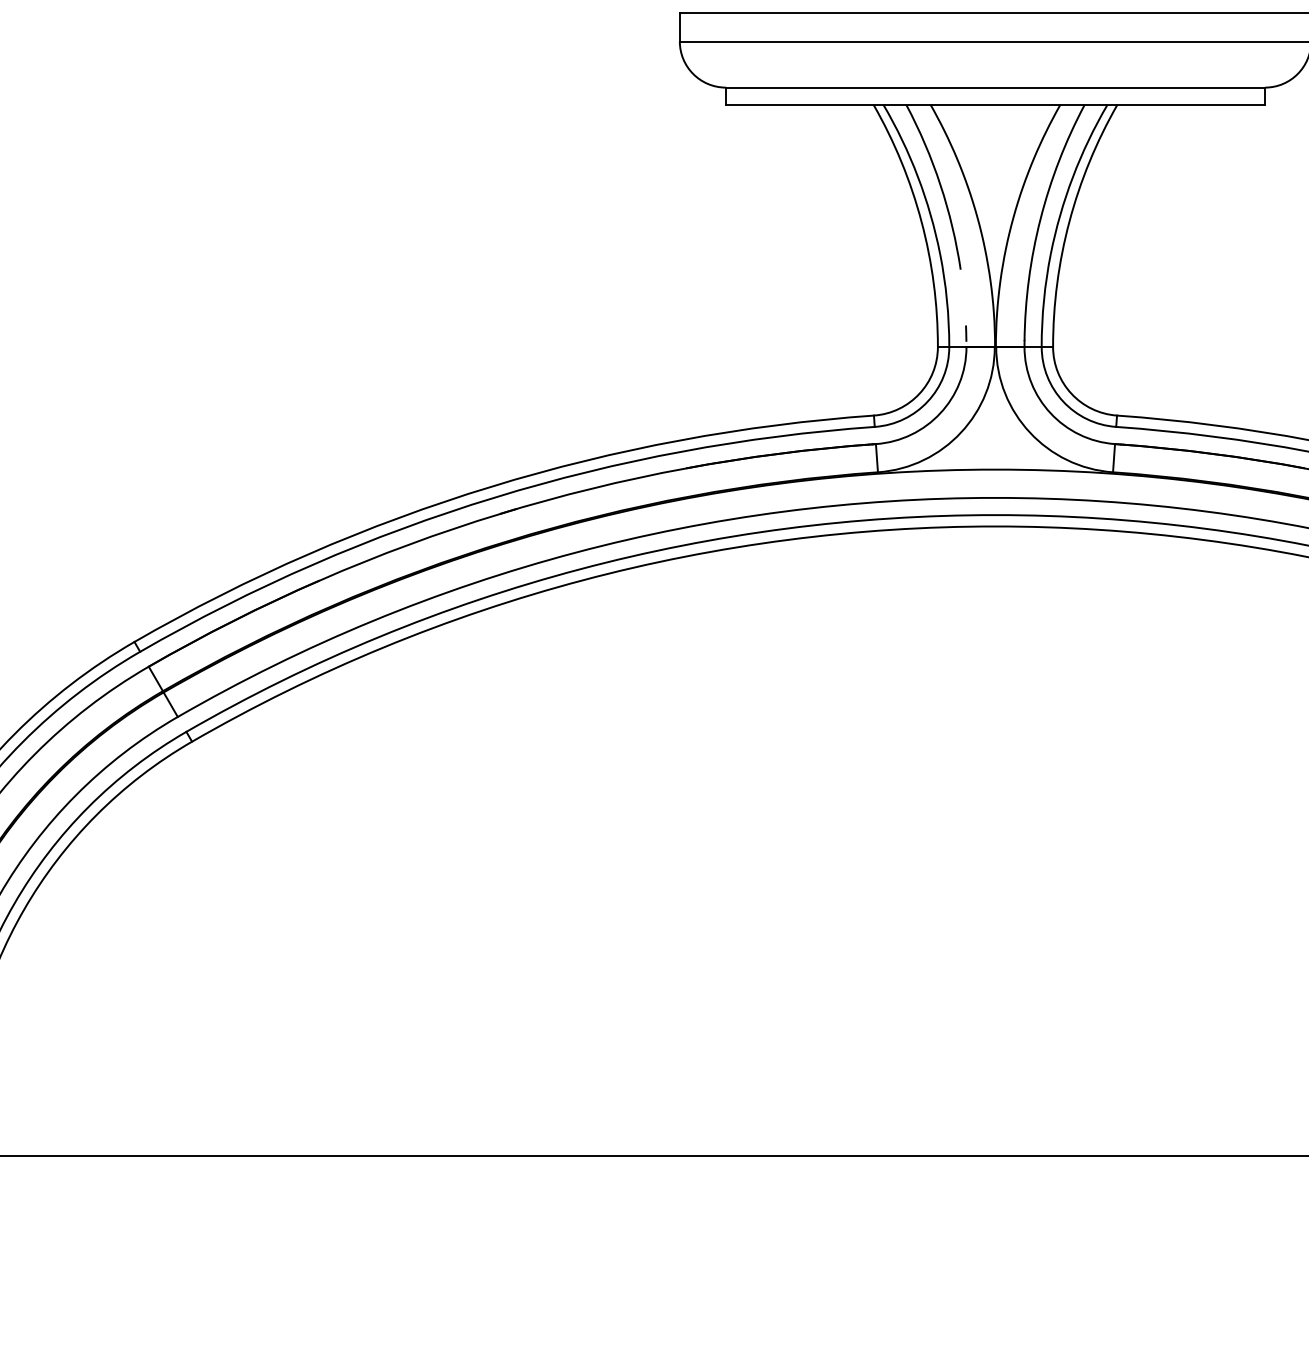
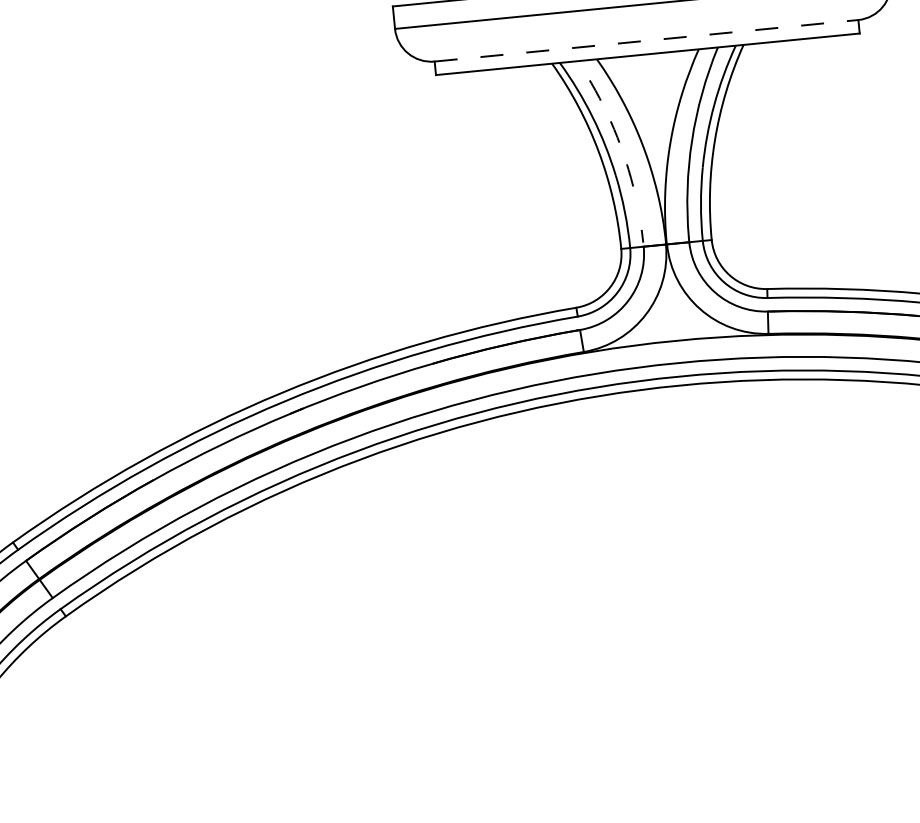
line: (995, 87) -> (646, 40), solid -> dashed
arc: (940, 184) -> (610, 121), solid -> dashed

